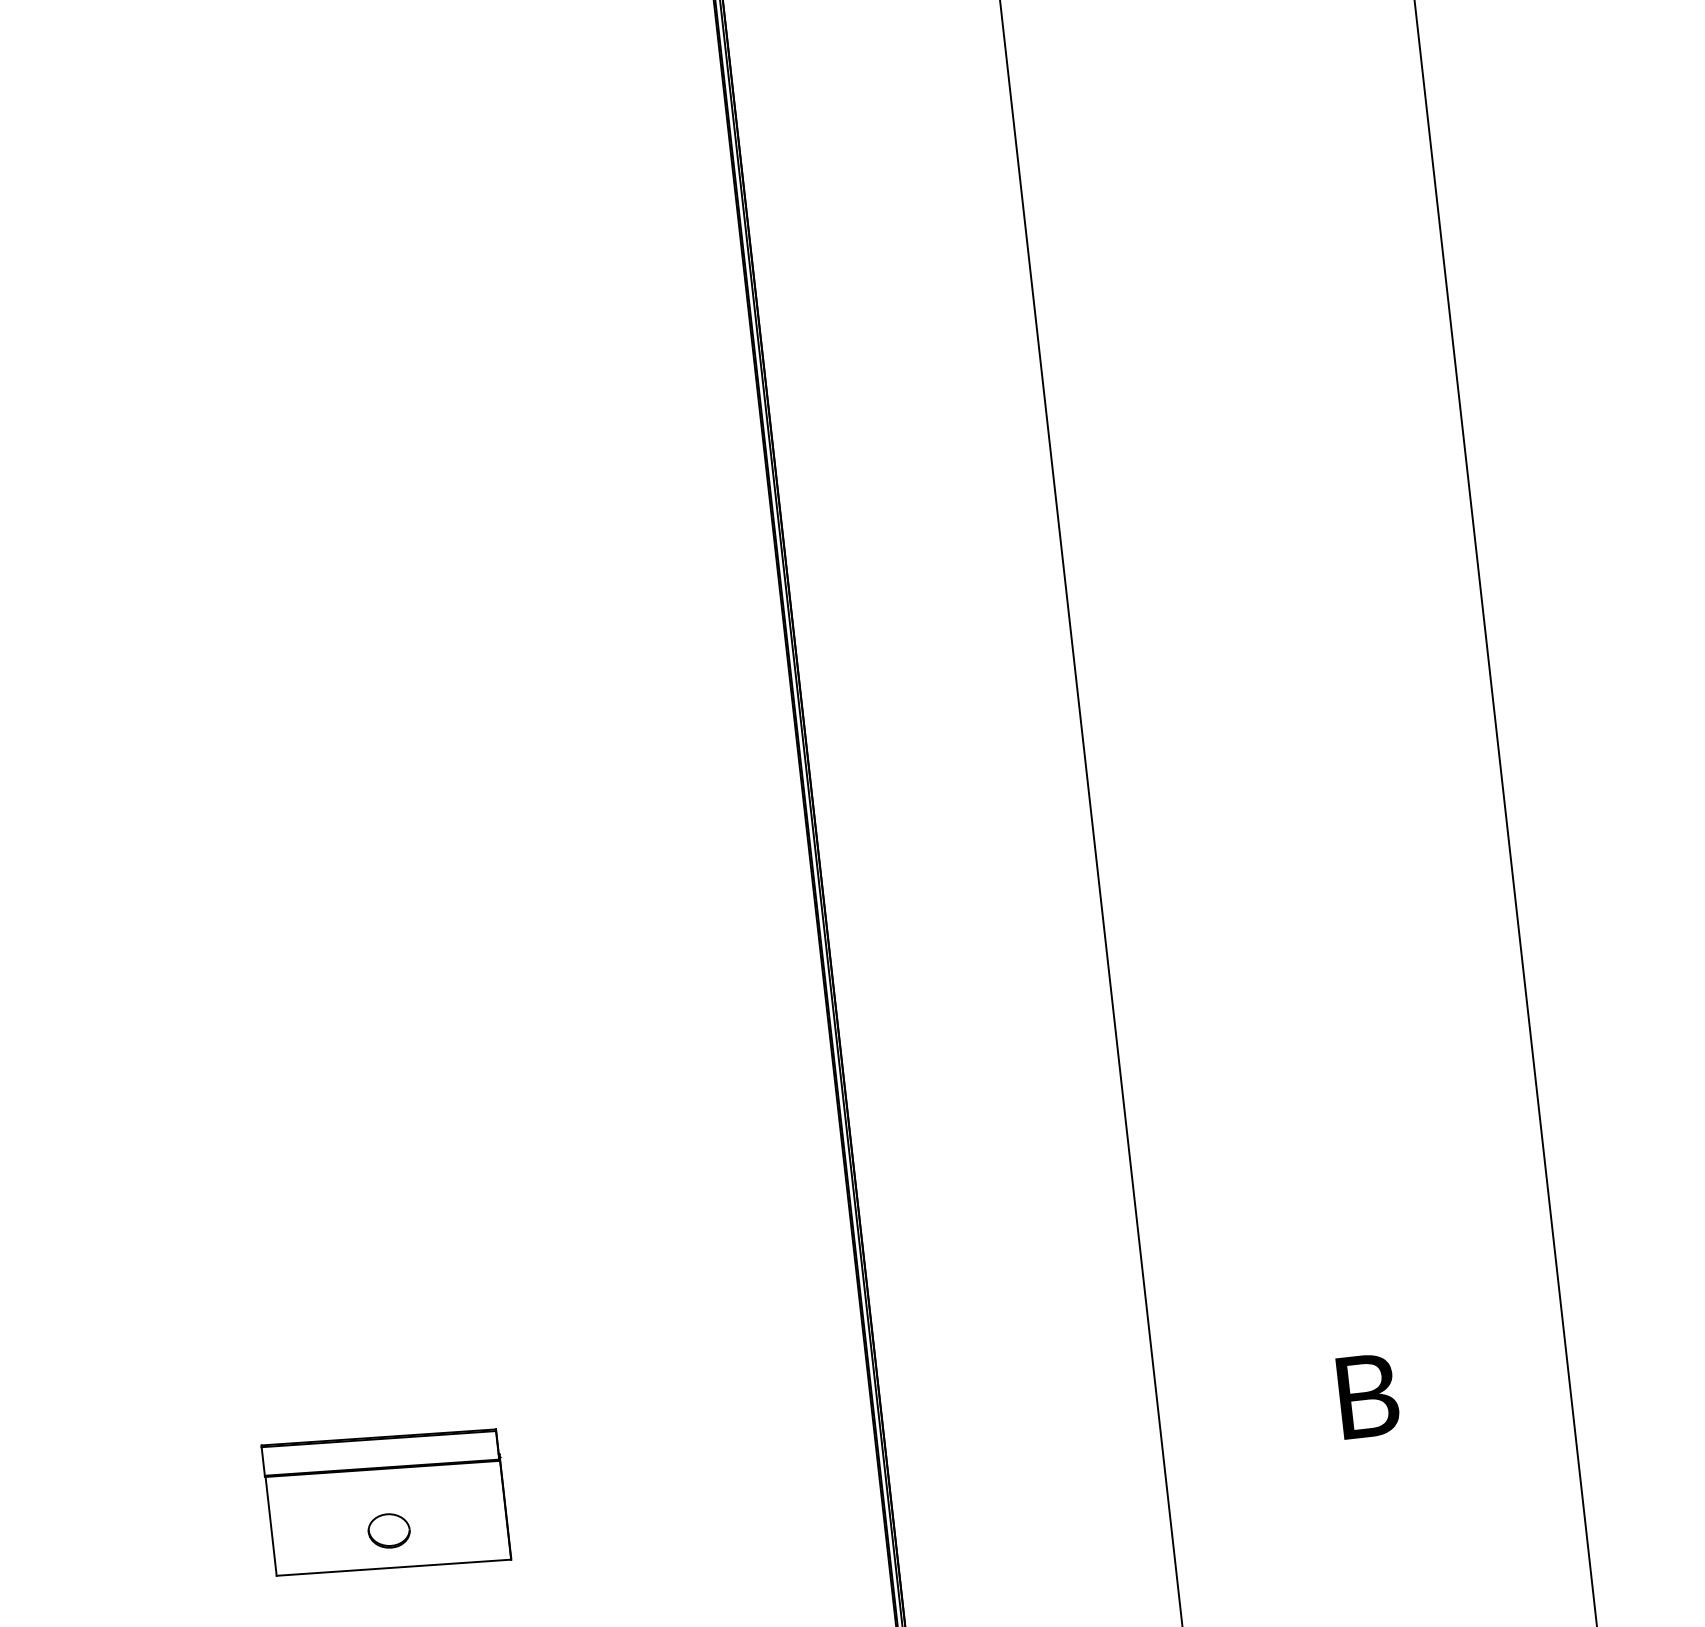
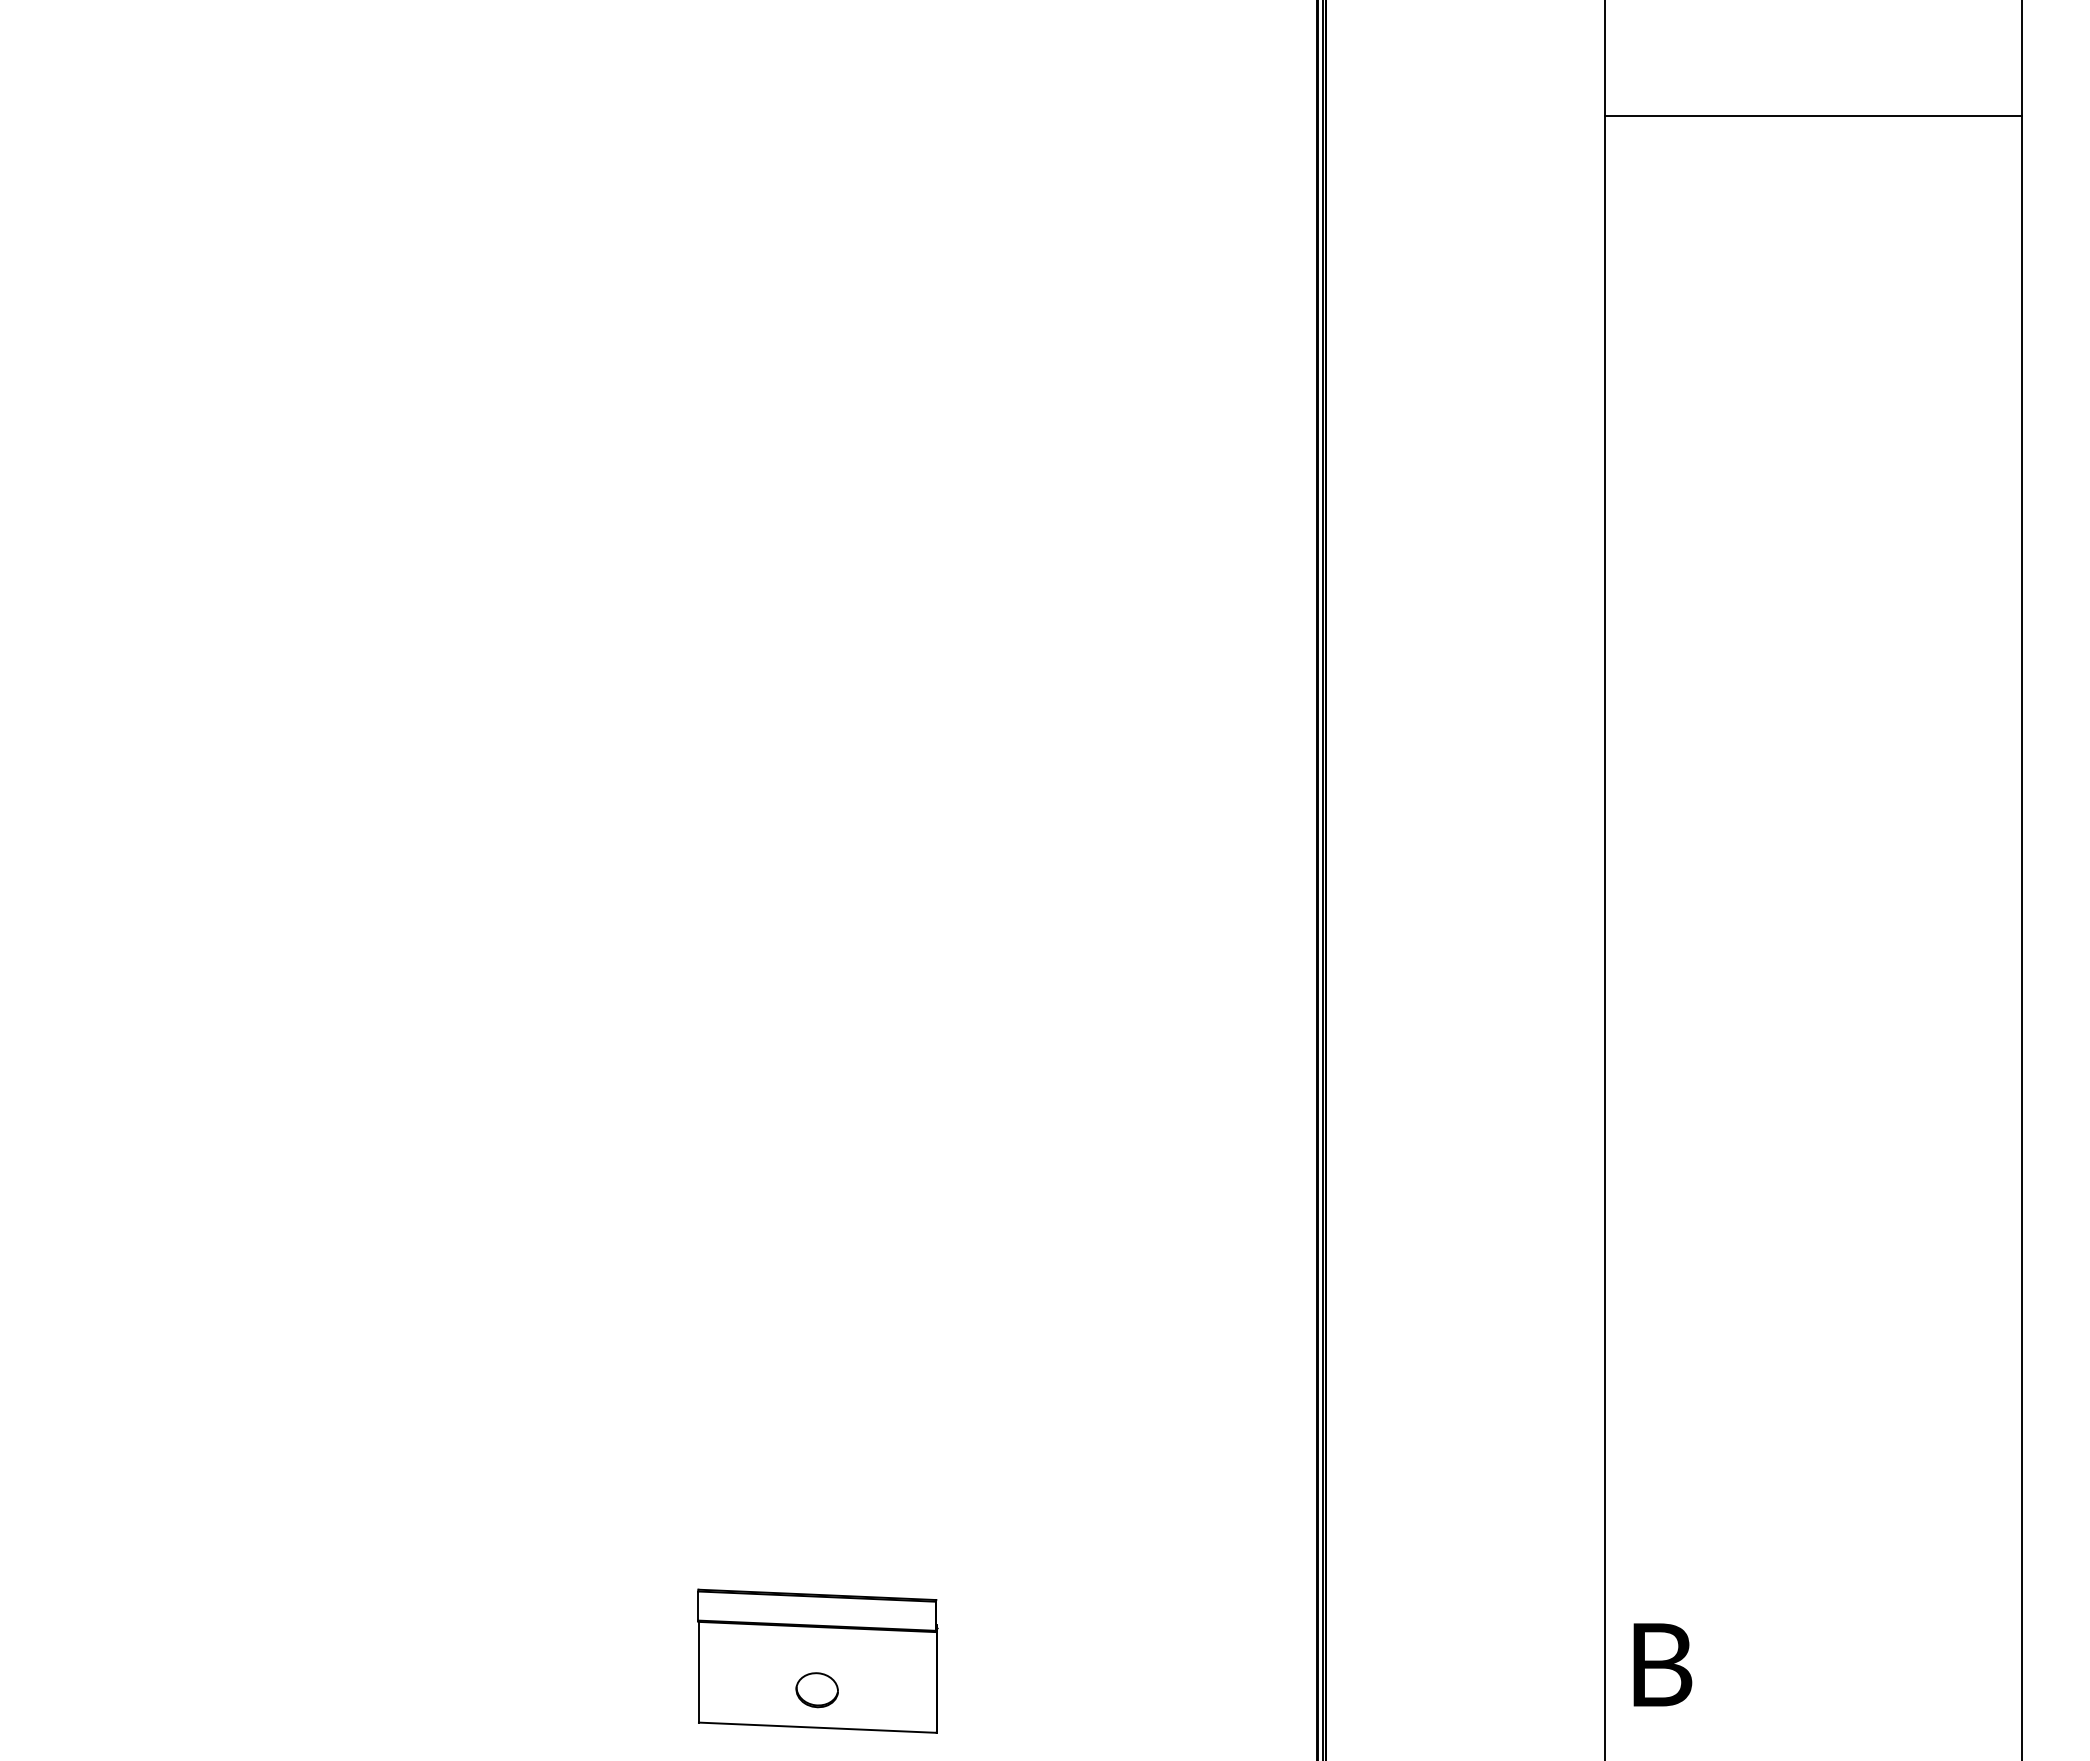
text: (1368, 1395) -> (1662, 1664), moved

